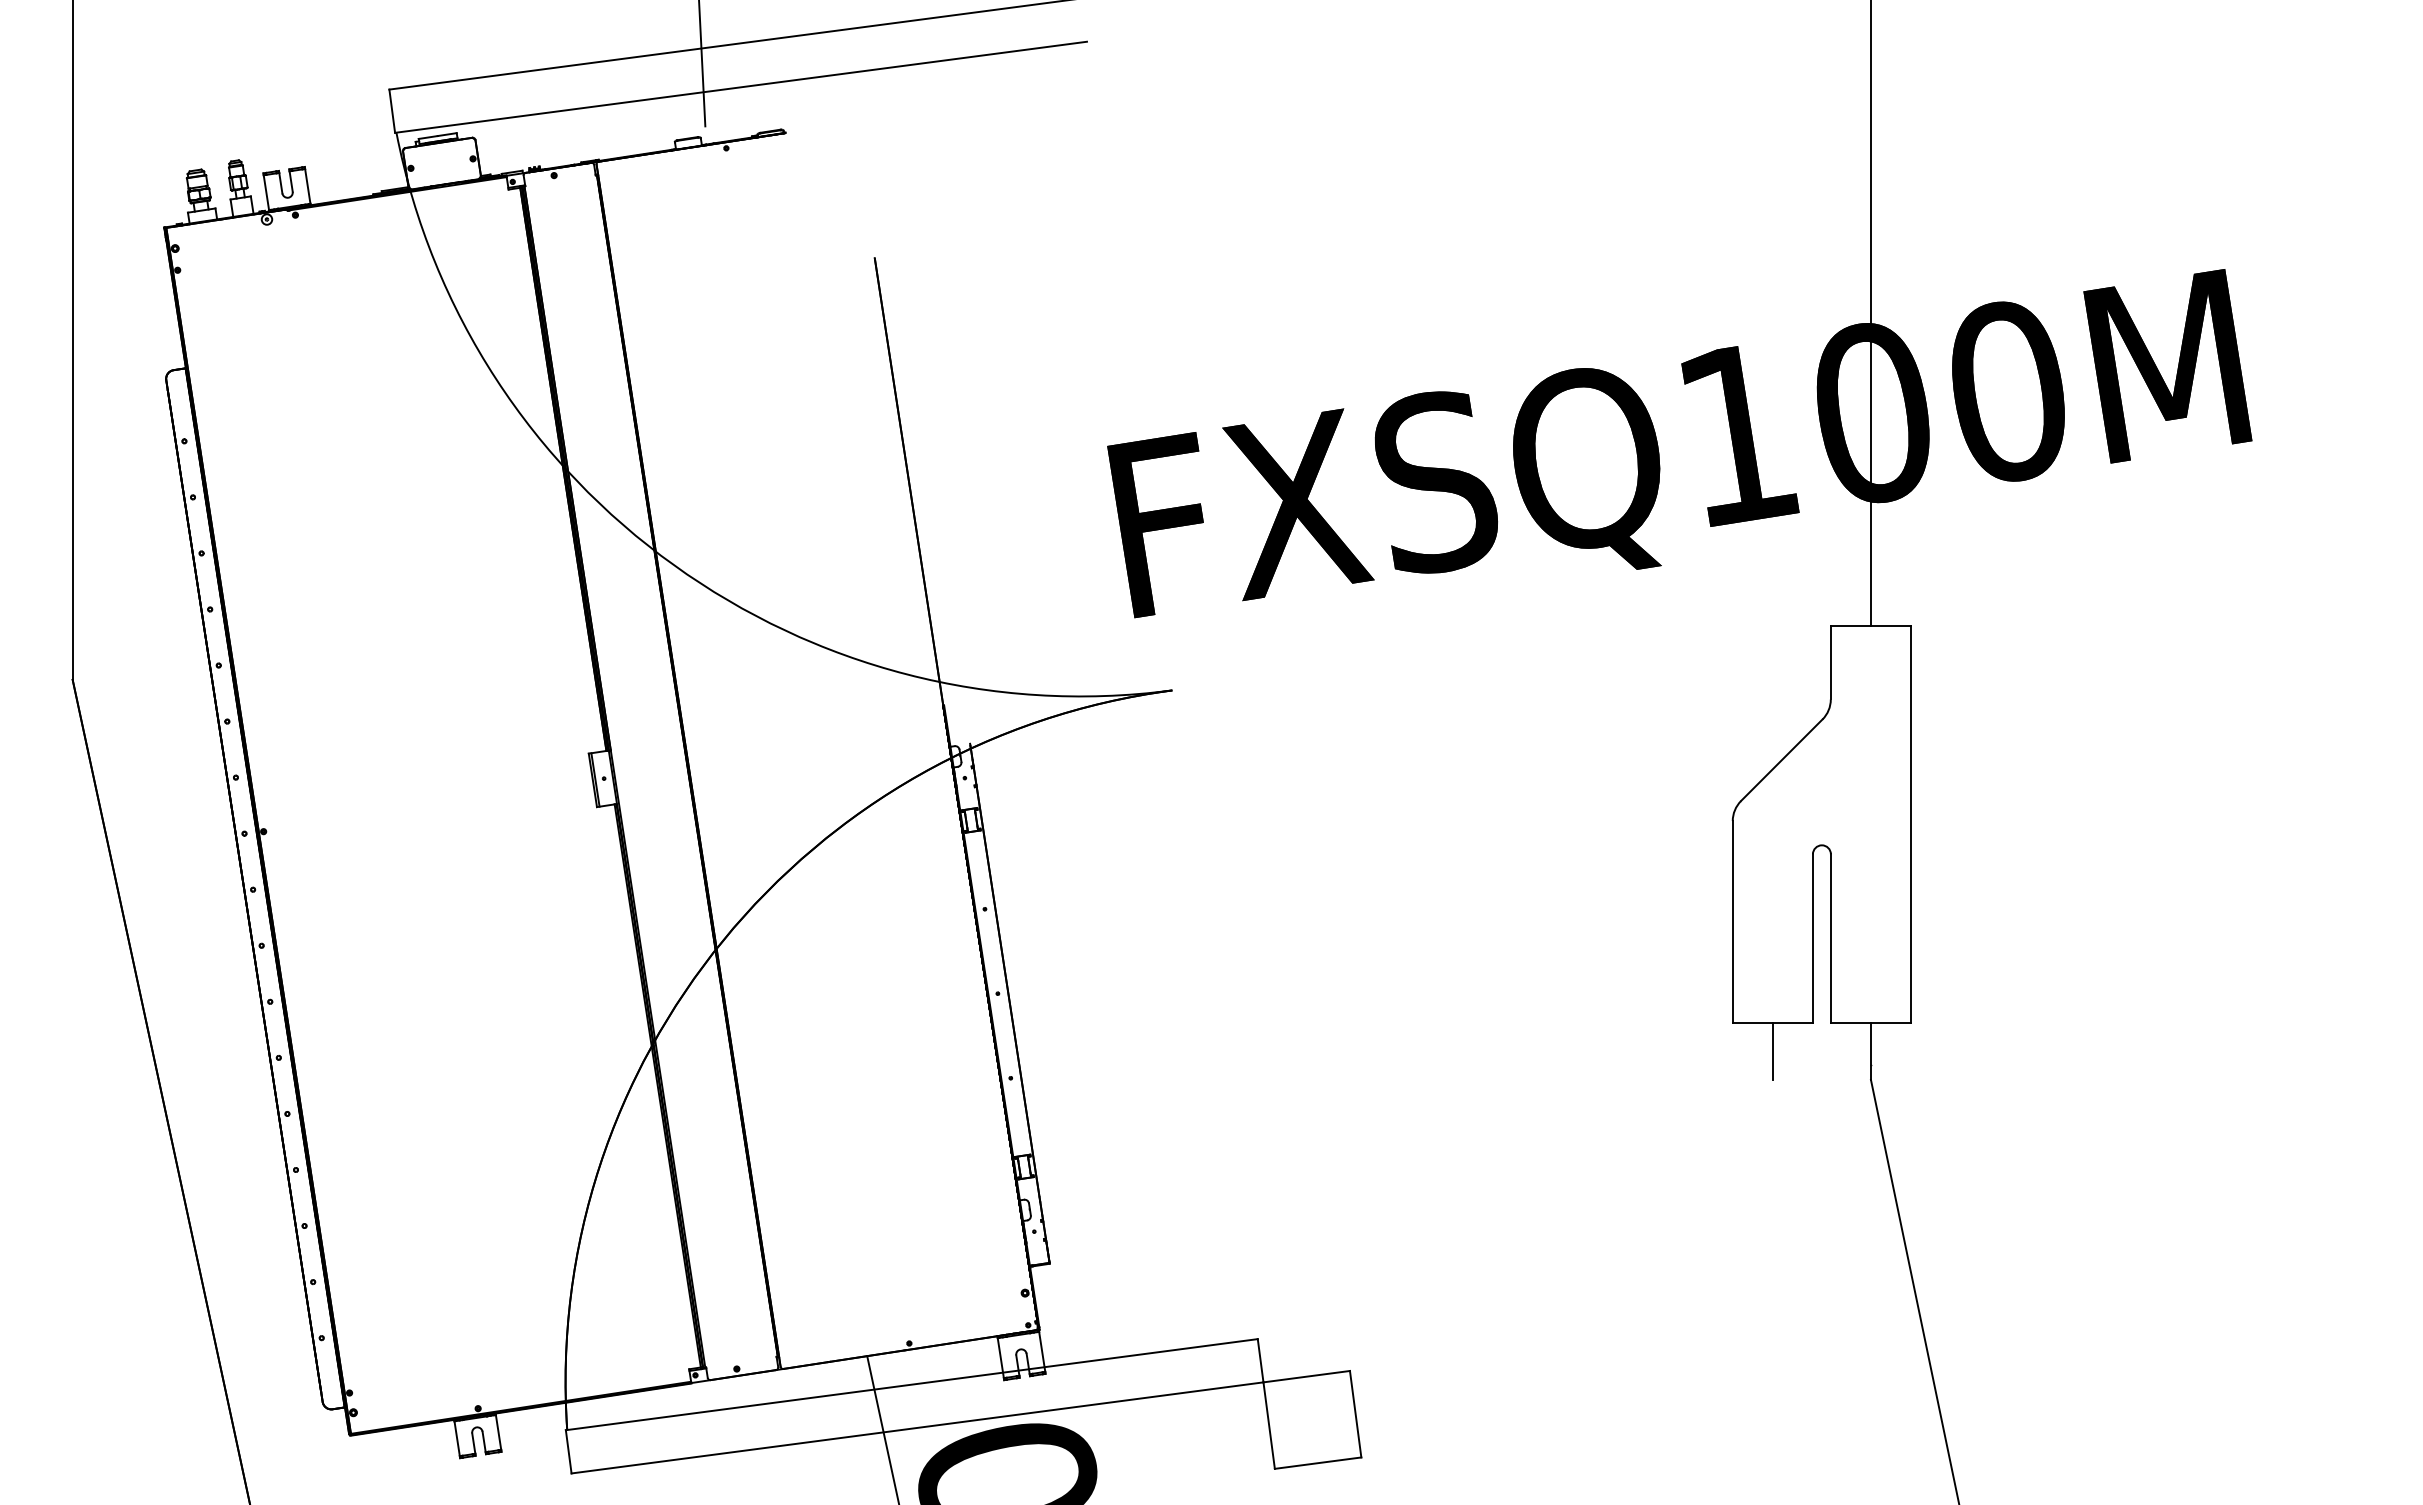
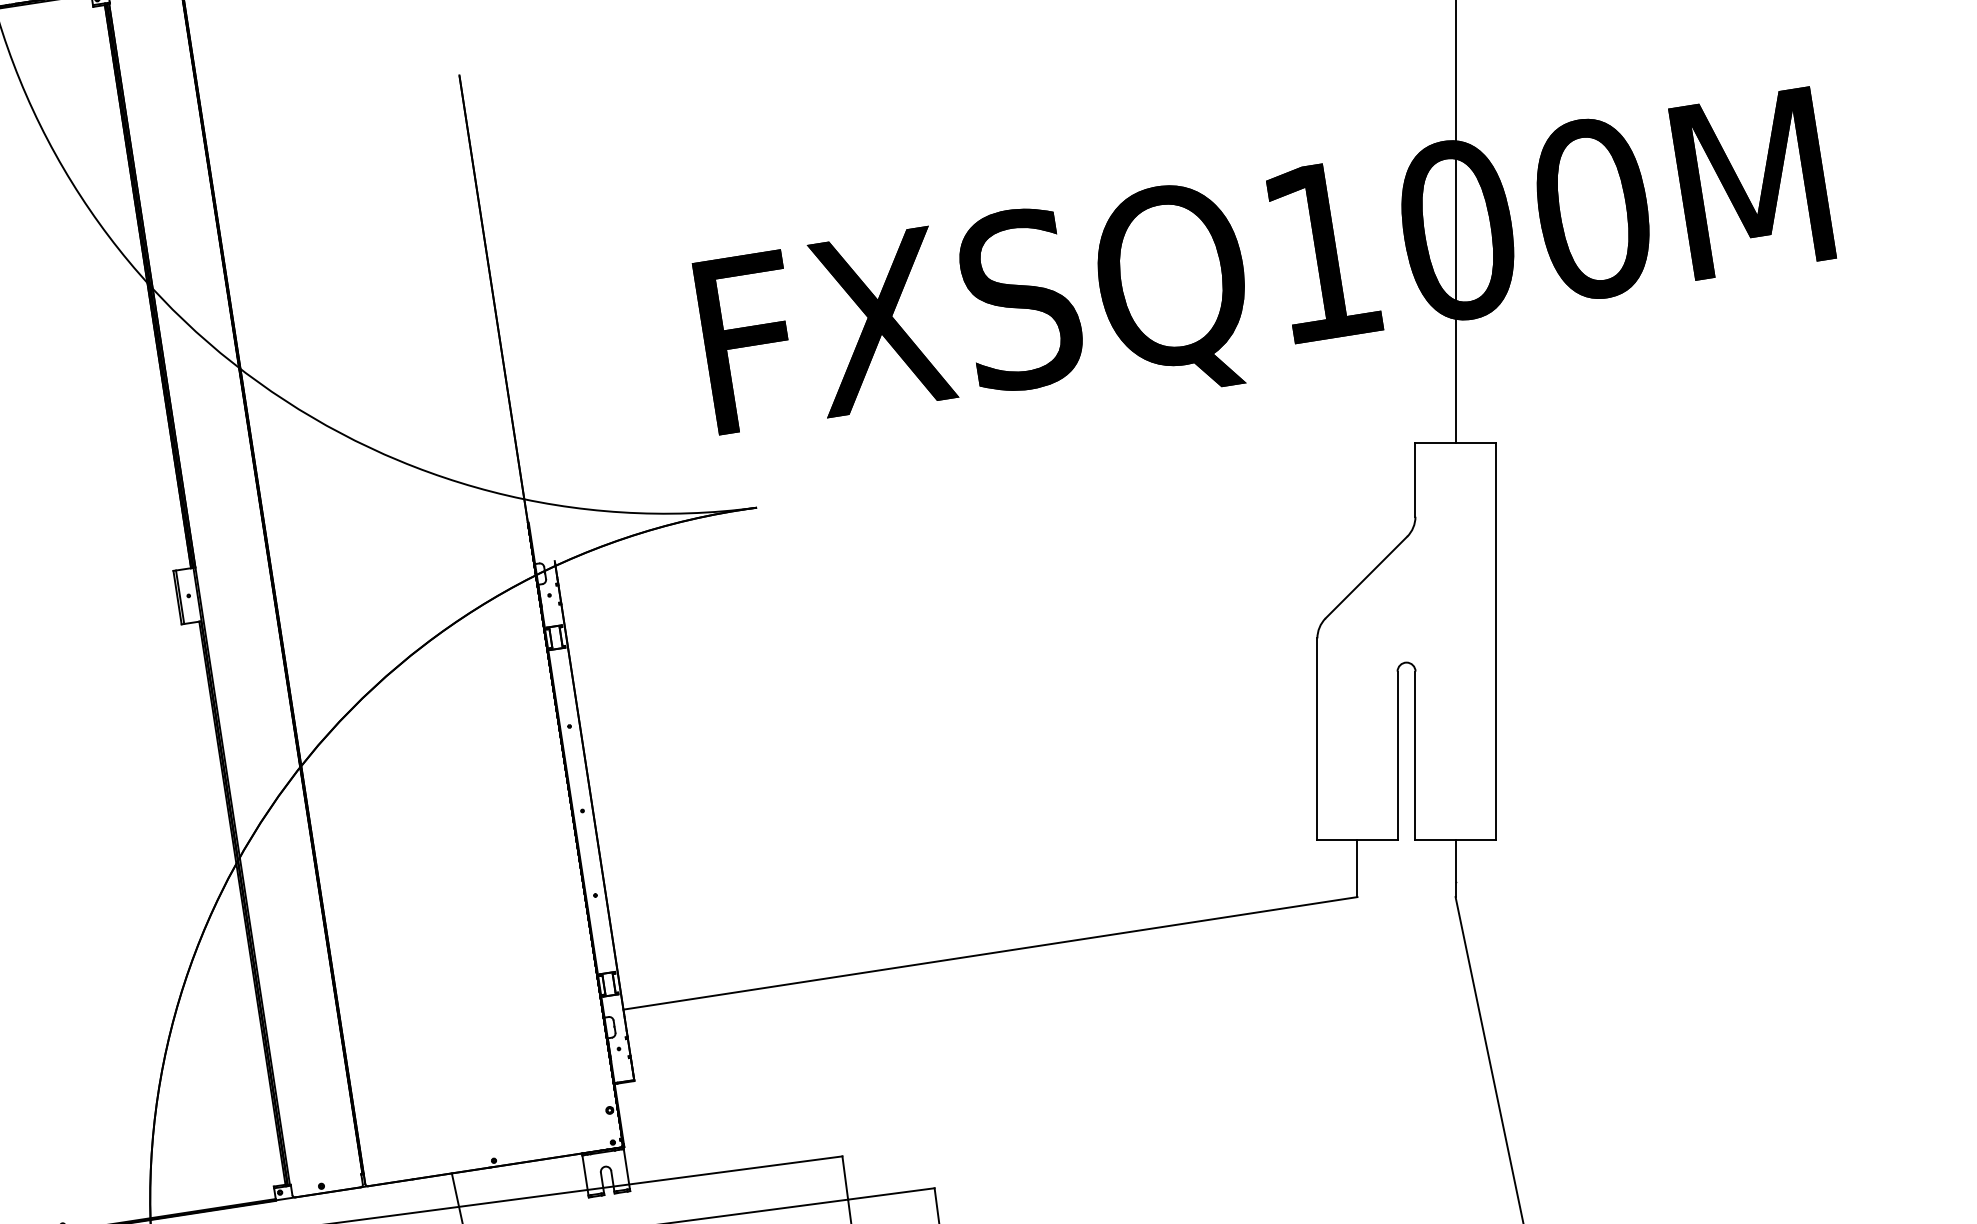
line: (1405, 1135) -> (990, 952), added

